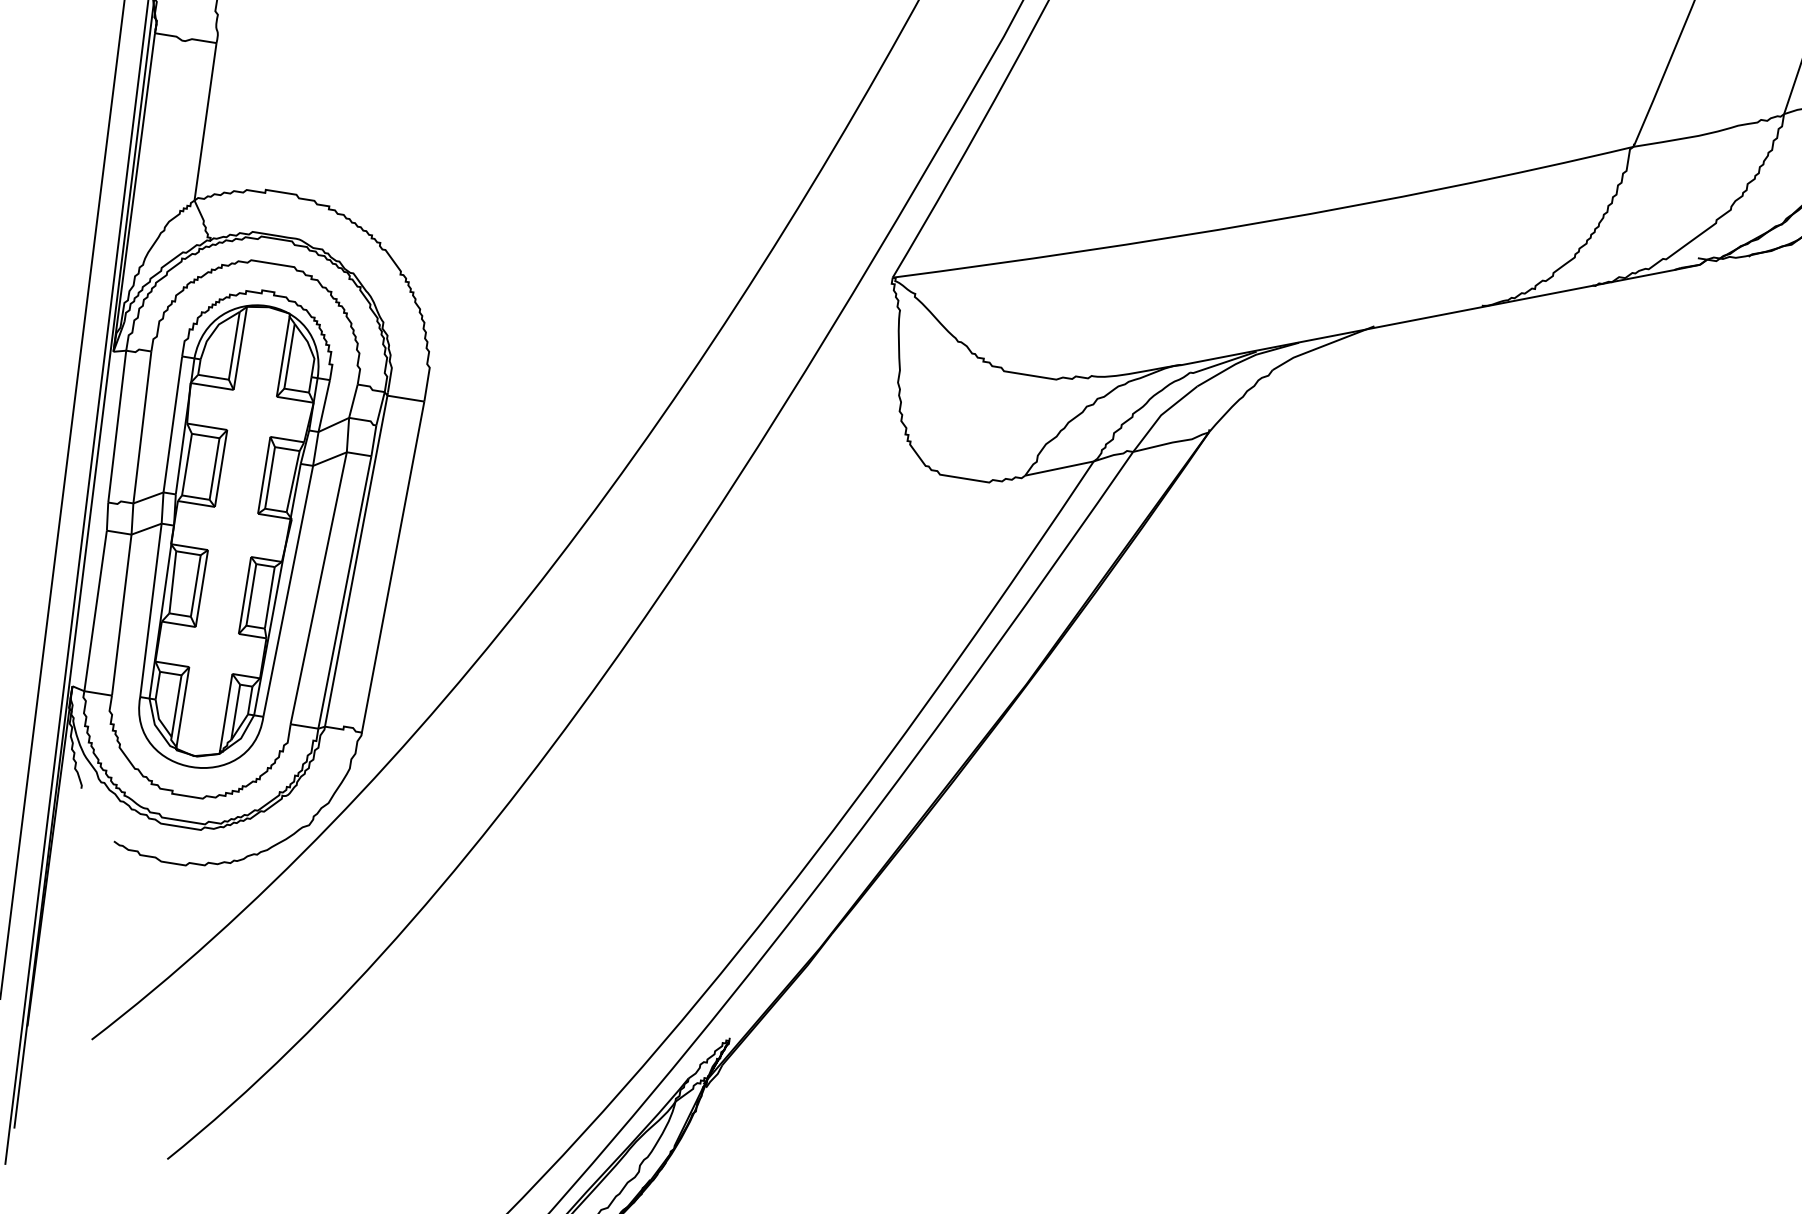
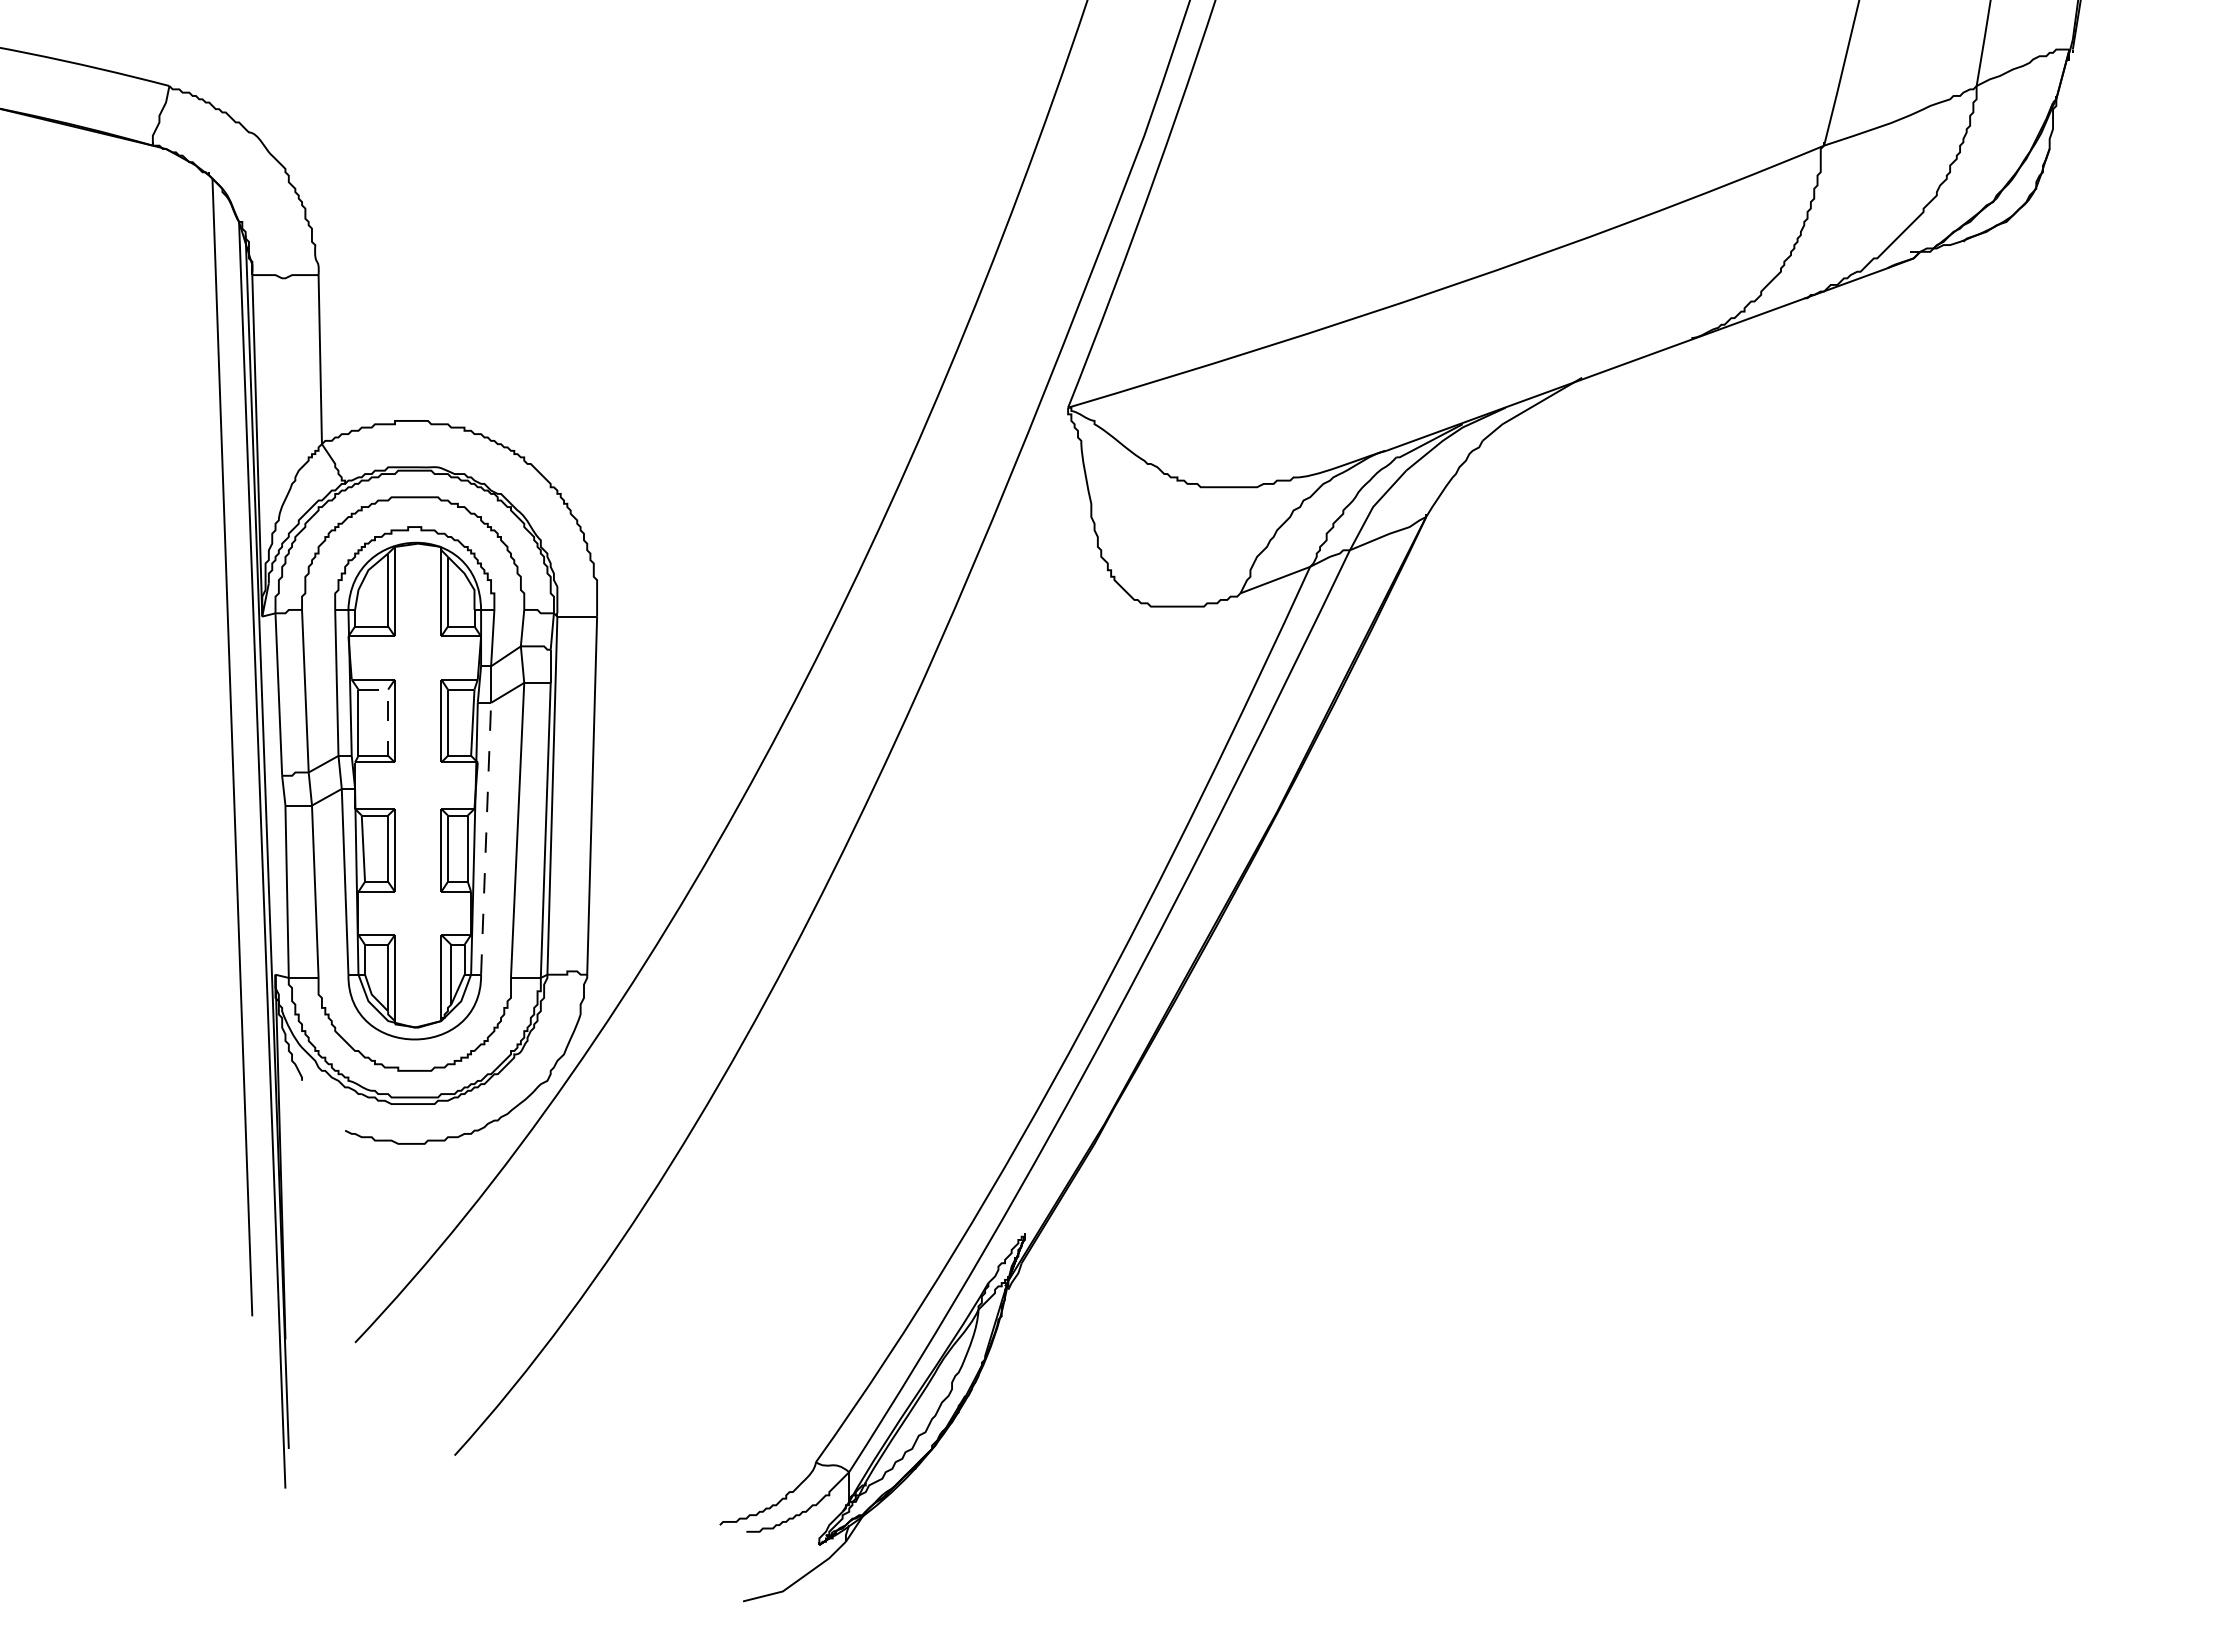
line: (217, 454) -> (388, 707), solid -> dashed
line: (288, 591) -> (486, 838), solid -> dashed

